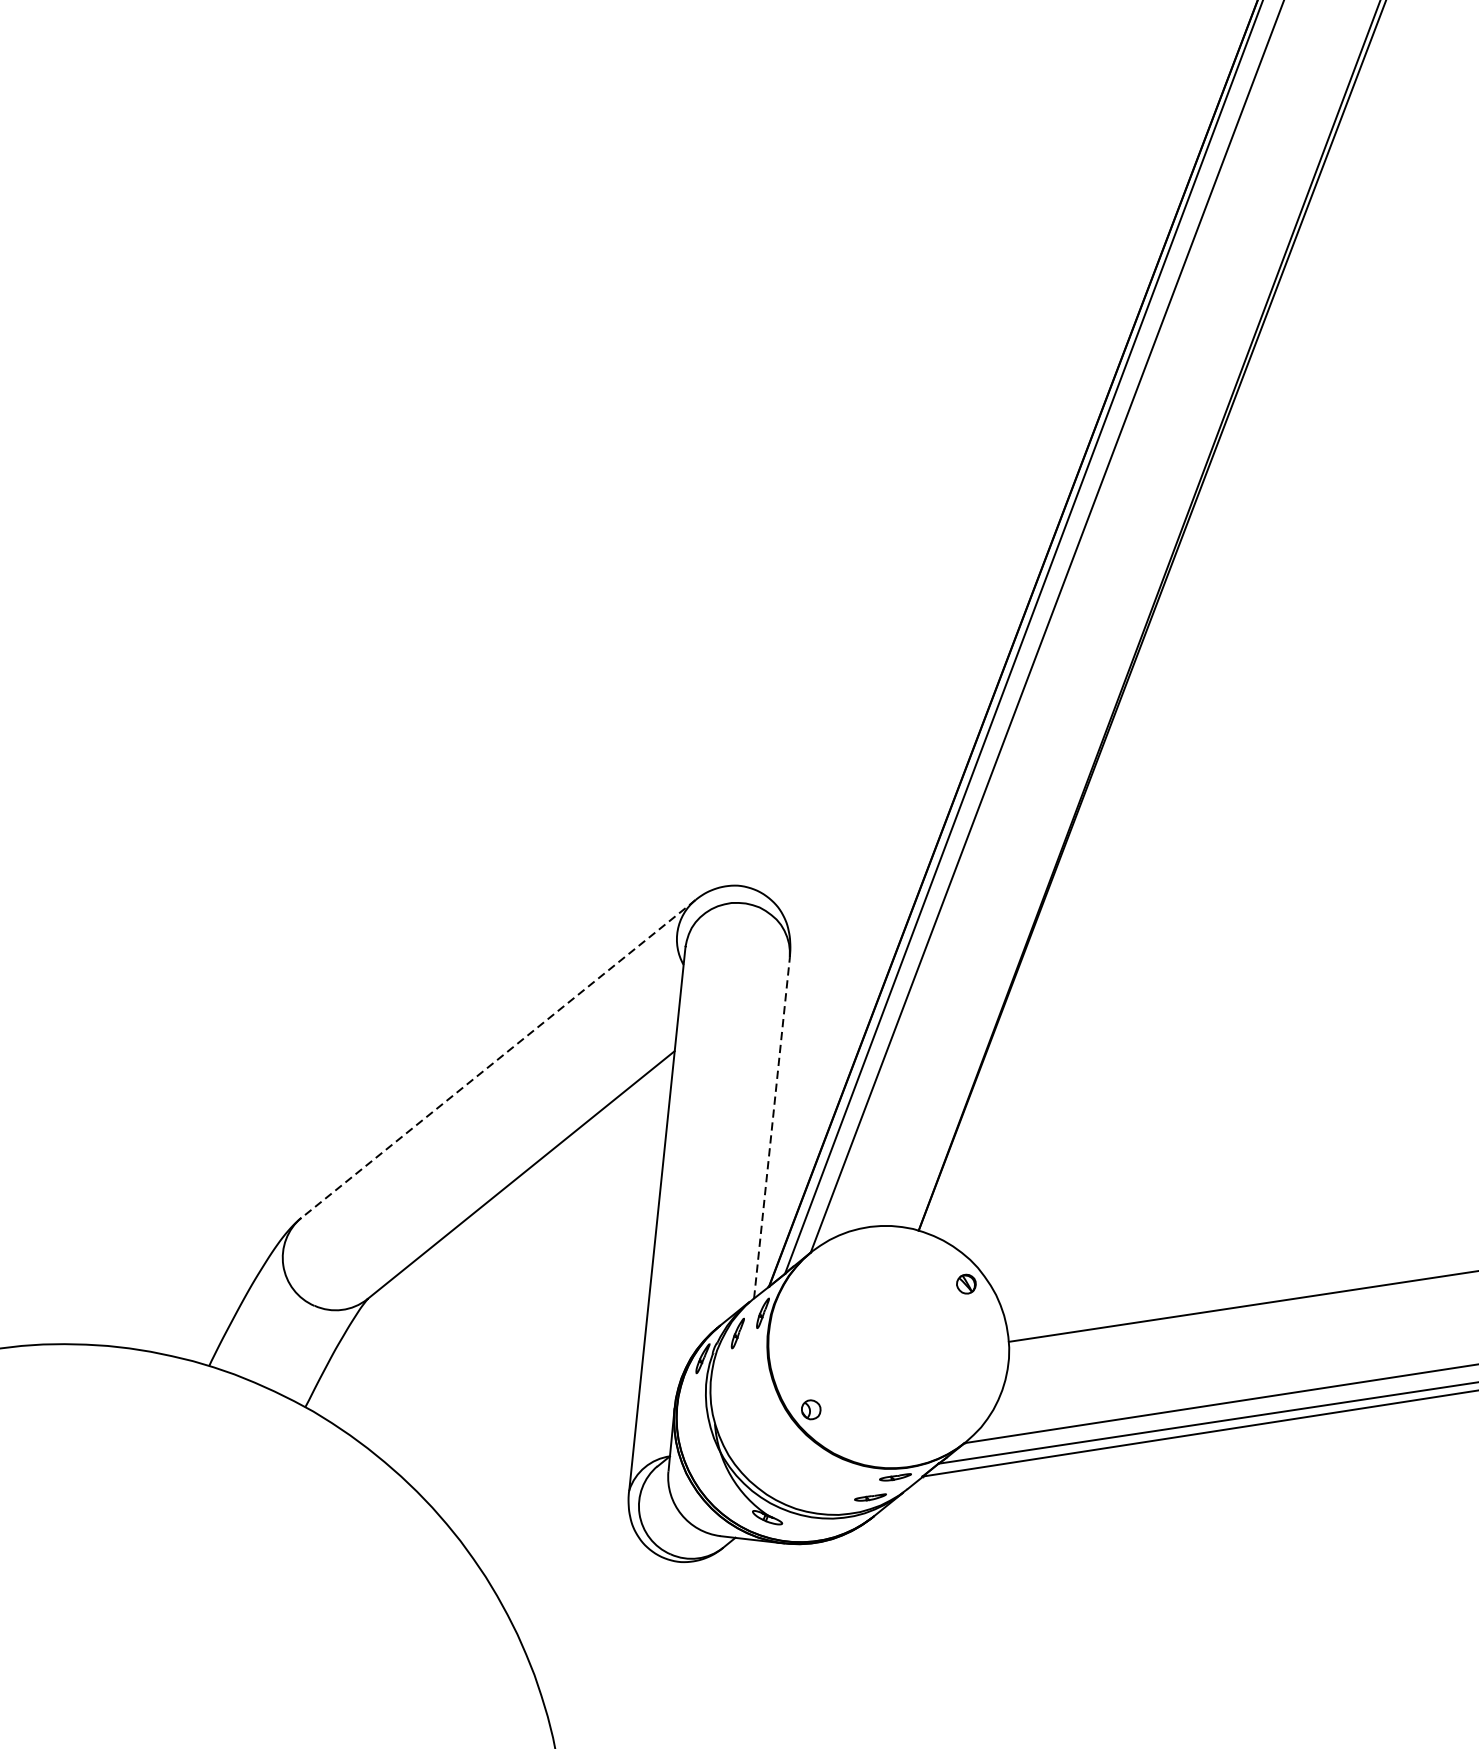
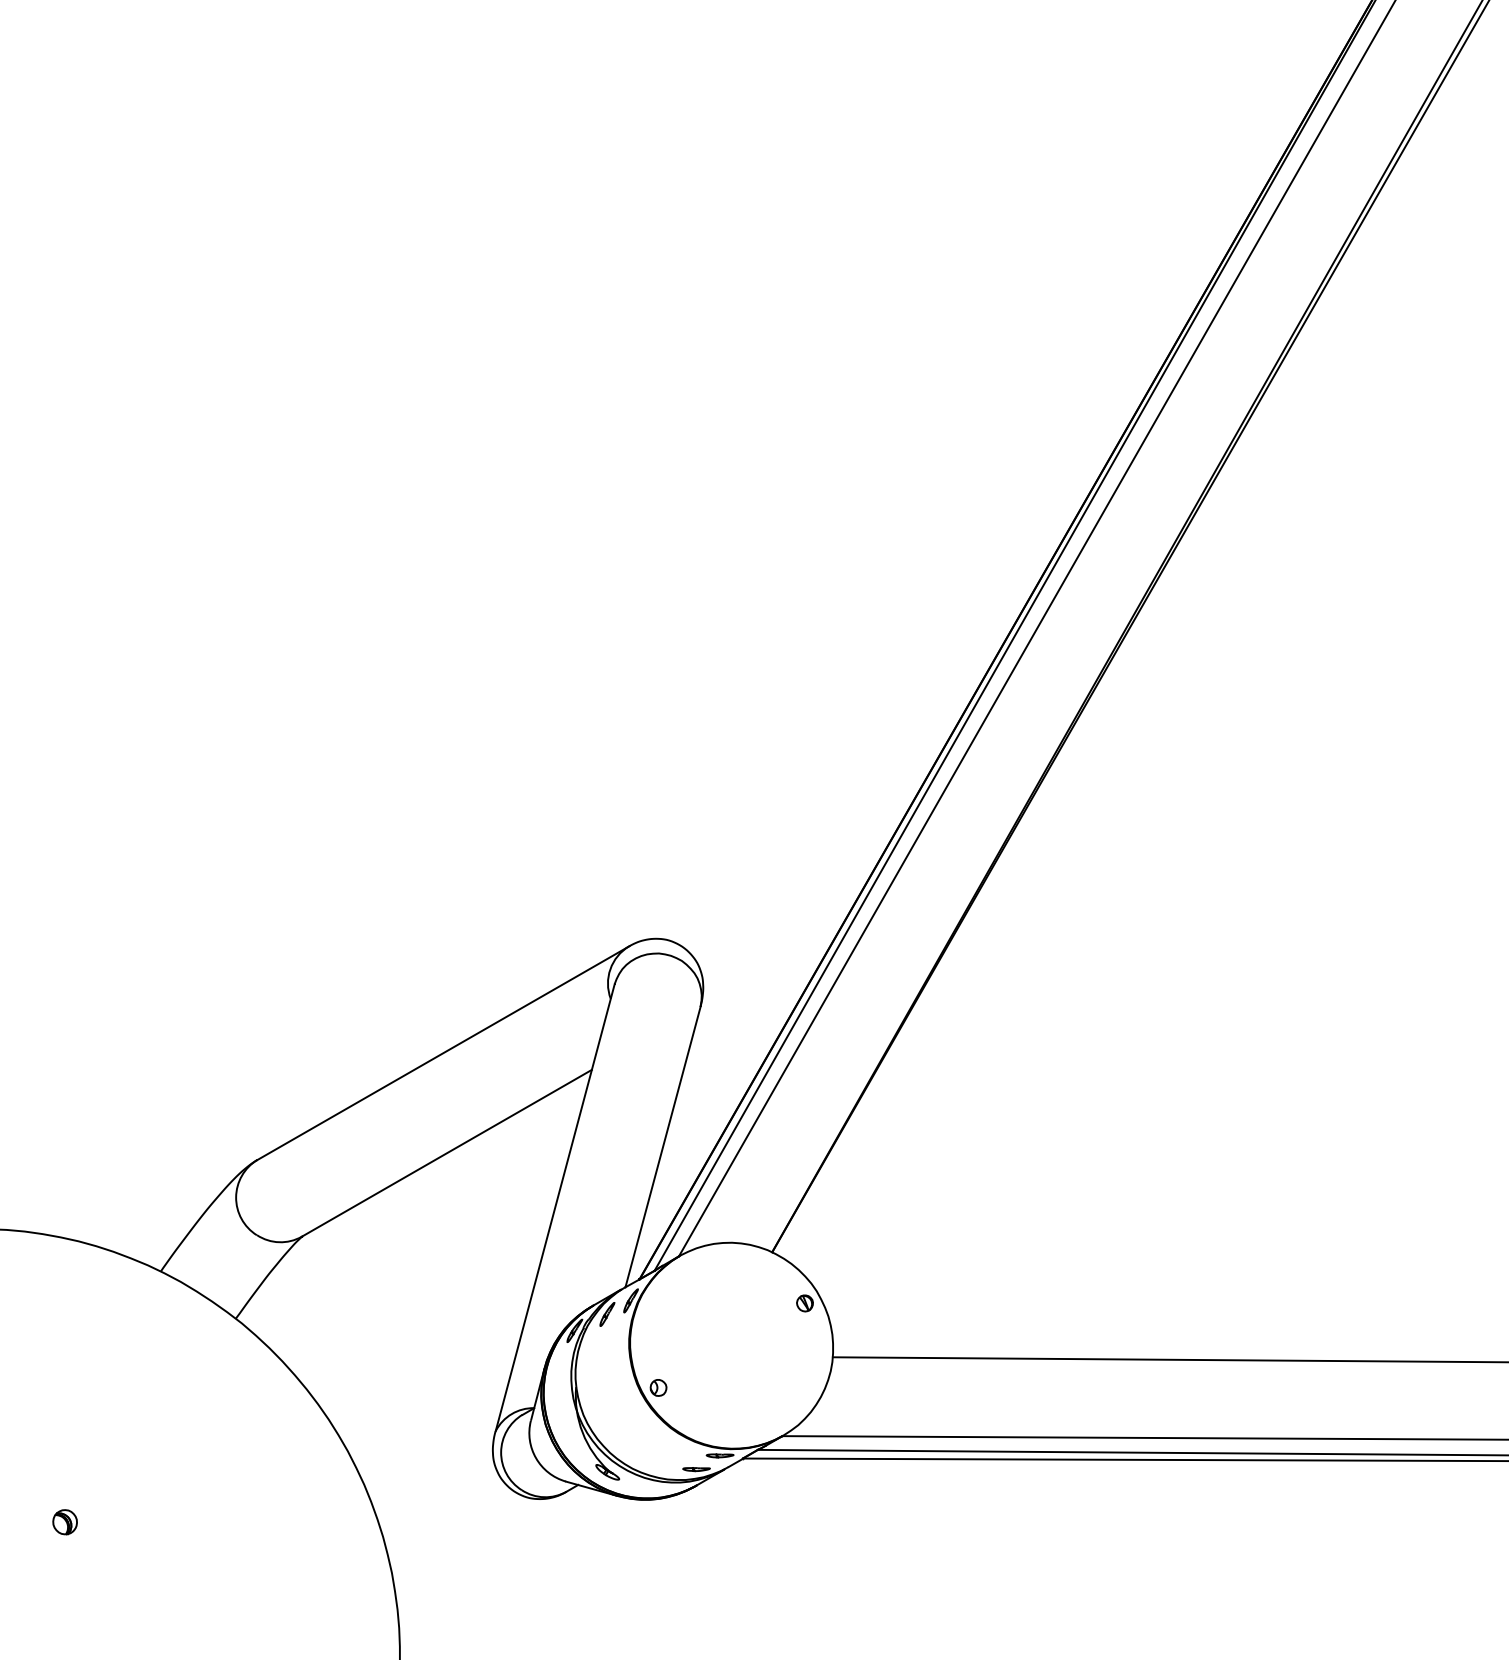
line: (498, 1059) -> (443, 1053), dashed -> solid
line: (772, 1127) -> (663, 1146), dashed -> solid
part: (143, 1676) -> (64, 1522), added

